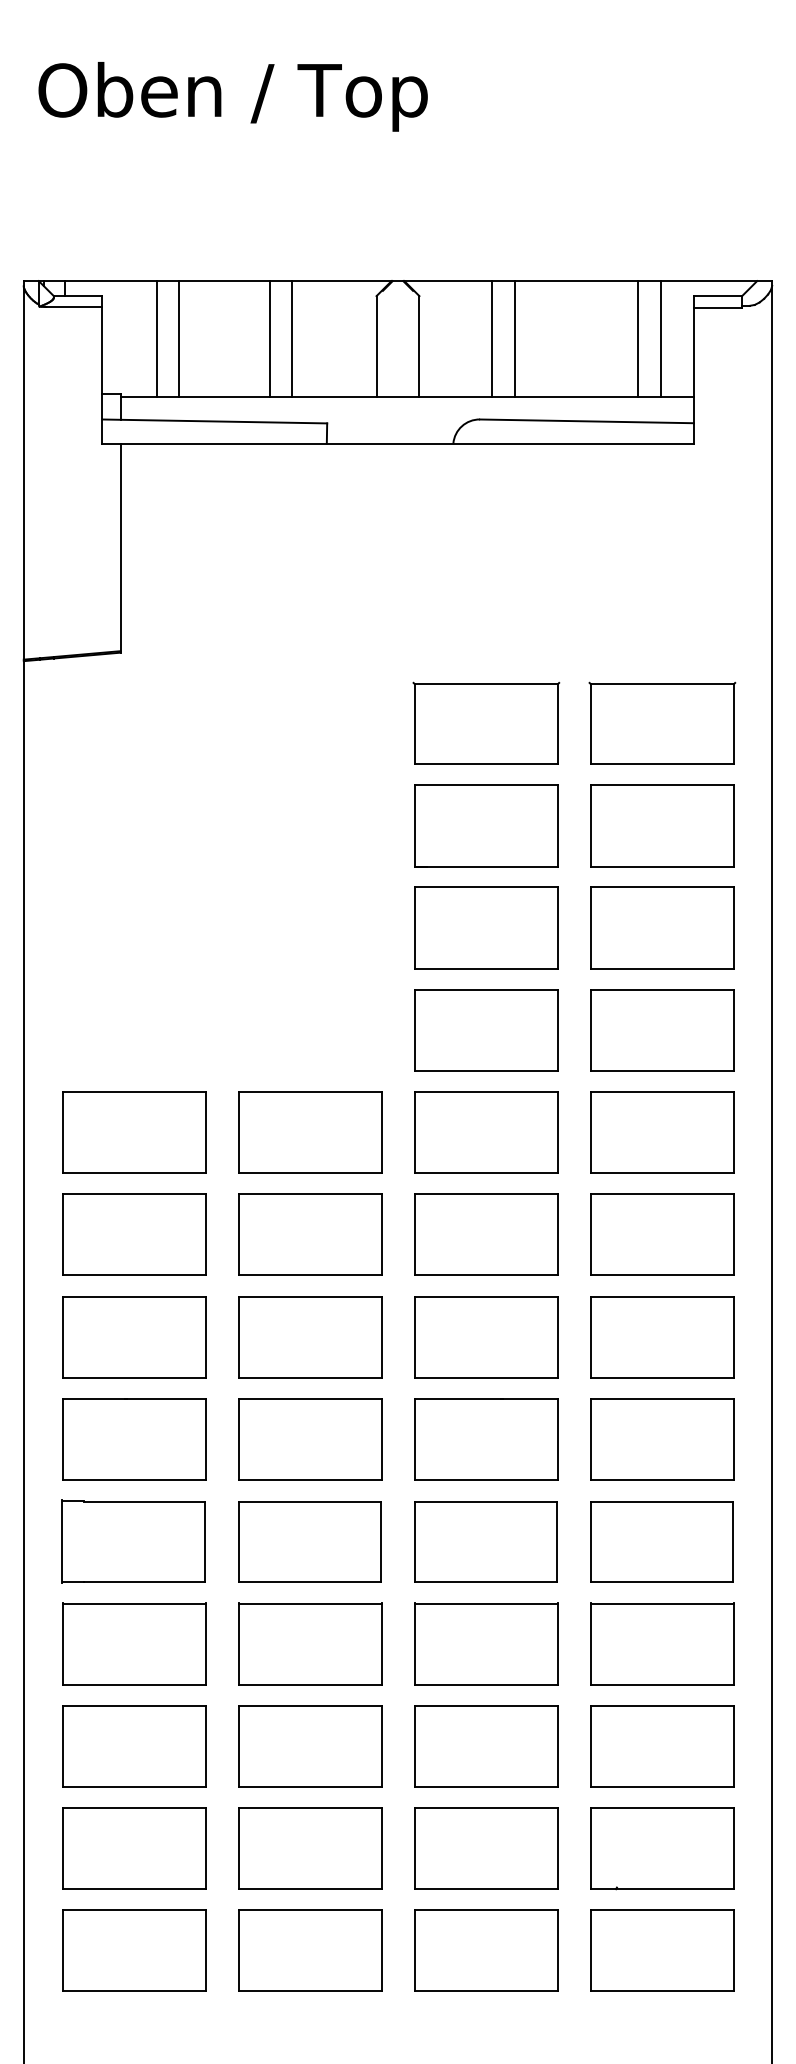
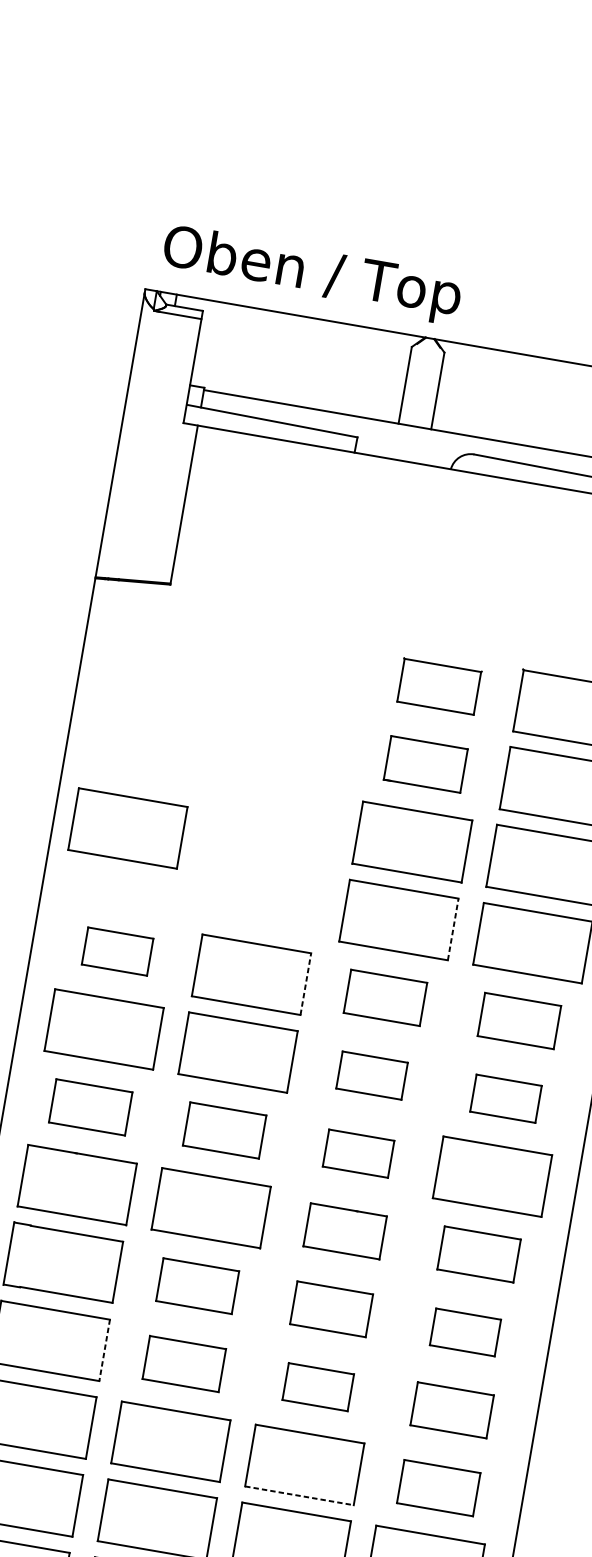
text: (232, 96) -> (311, 274), moved
line: (156, 338) -> (238, 350), removed
line: (179, 338) -> (256, 353), removed
line: (269, 338) -> (324, 365), removed
line: (292, 338) -> (342, 368), removed
line: (492, 338) -> (494, 394), removed
line: (514, 338) -> (511, 397), removed
part: (486, 722) -> (439, 685), size x0.7
part: (486, 825) -> (425, 764), size x0.7
part: (120, 973) -> (127, 828), added
line: (557, 1030) -> (452, 929), solid -> dashed
part: (134, 1132) -> (117, 951), size x0.6
line: (381, 1132) -> (305, 984), solid -> dashed
part: (486, 1132) -> (385, 997), size x0.7
part: (662, 1132) -> (519, 1021), size x0.7
part: (486, 1234) -> (372, 1075), size x0.6
part: (662, 1234) -> (506, 1098), size x0.6
part: (134, 1337) -> (90, 1107), size x0.7
part: (310, 1337) -> (224, 1130), size x0.7
part: (486, 1337) -> (358, 1153), size x0.6
part: (486, 1439) -> (345, 1231), size x0.7
part: (662, 1439) -> (479, 1254), size x0.7
part: (309, 1541) -> (197, 1285), size x0.7
part: (485, 1541) -> (331, 1308), size x0.7
part: (661, 1541) -> (464, 1332), size x0.6
part: (310, 1643) -> (184, 1363), size x0.7
part: (486, 1643) -> (318, 1386), size x0.6
part: (662, 1643) -> (452, 1409), size x0.7
line: (205, 1644) -> (104, 1350), solid -> dashed
part: (662, 1746) -> (438, 1488), size x0.7
line: (486, 1786) -> (299, 1495), solid -> dashed

